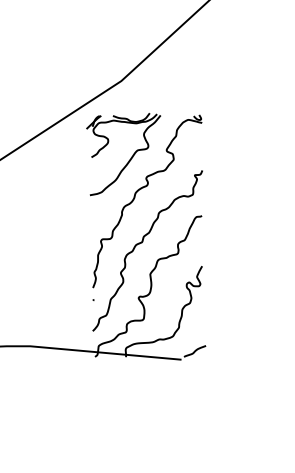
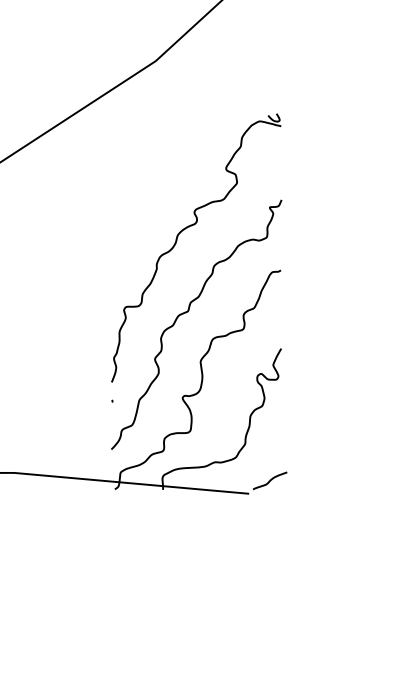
part: (130, 157) -> (169, 179), removed

